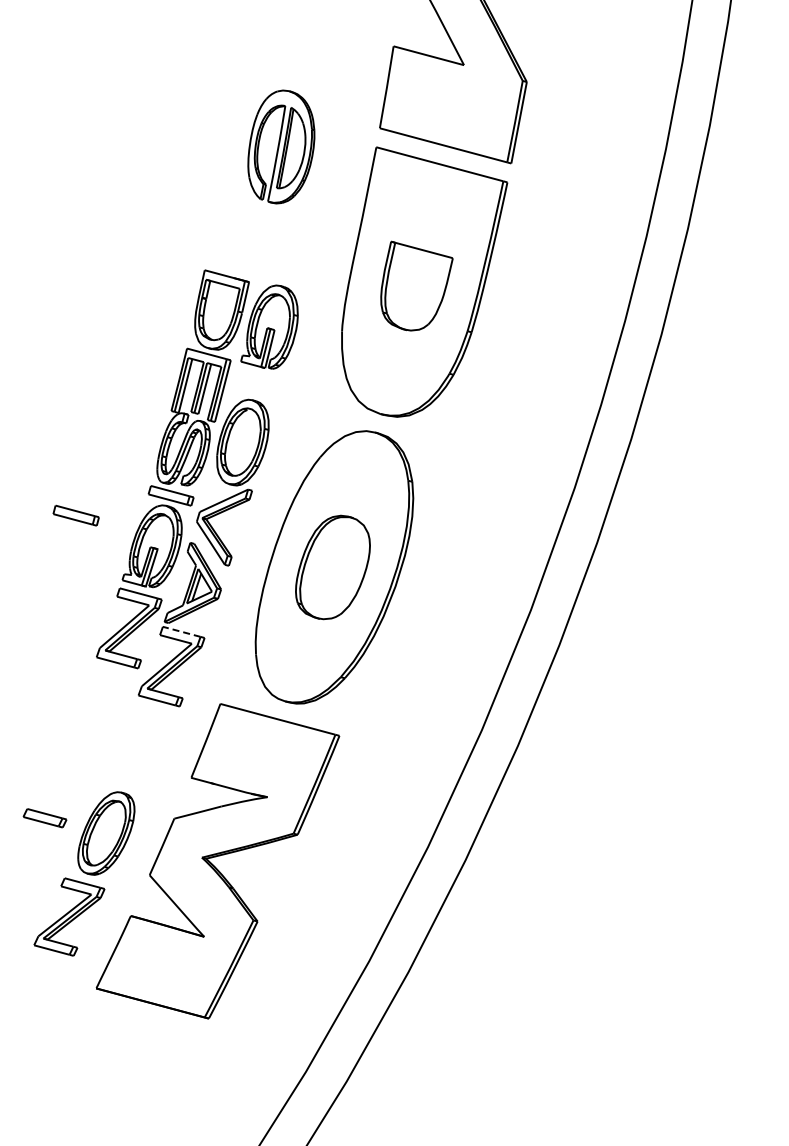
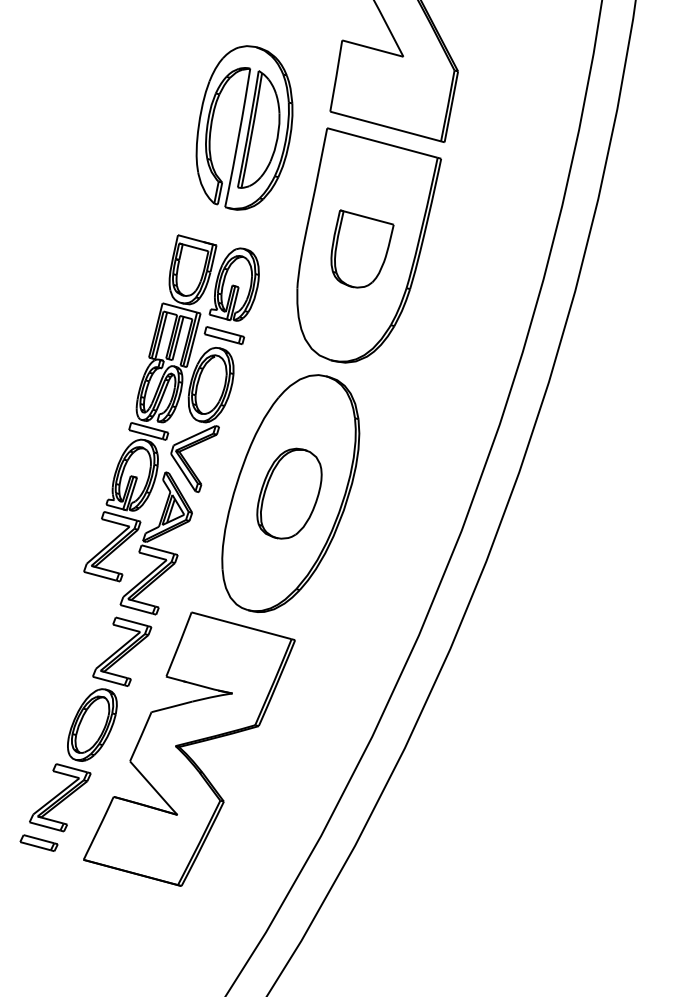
part: (281, 146) -> (244, 127), size x1.67
part: (75, 515) -> (223, 335), moved
line: (182, 631) -> (158, 549), dashed -> solid
part: (140, 749) -> (122, 652), added
part: (44, 818) -> (38, 843), moved

